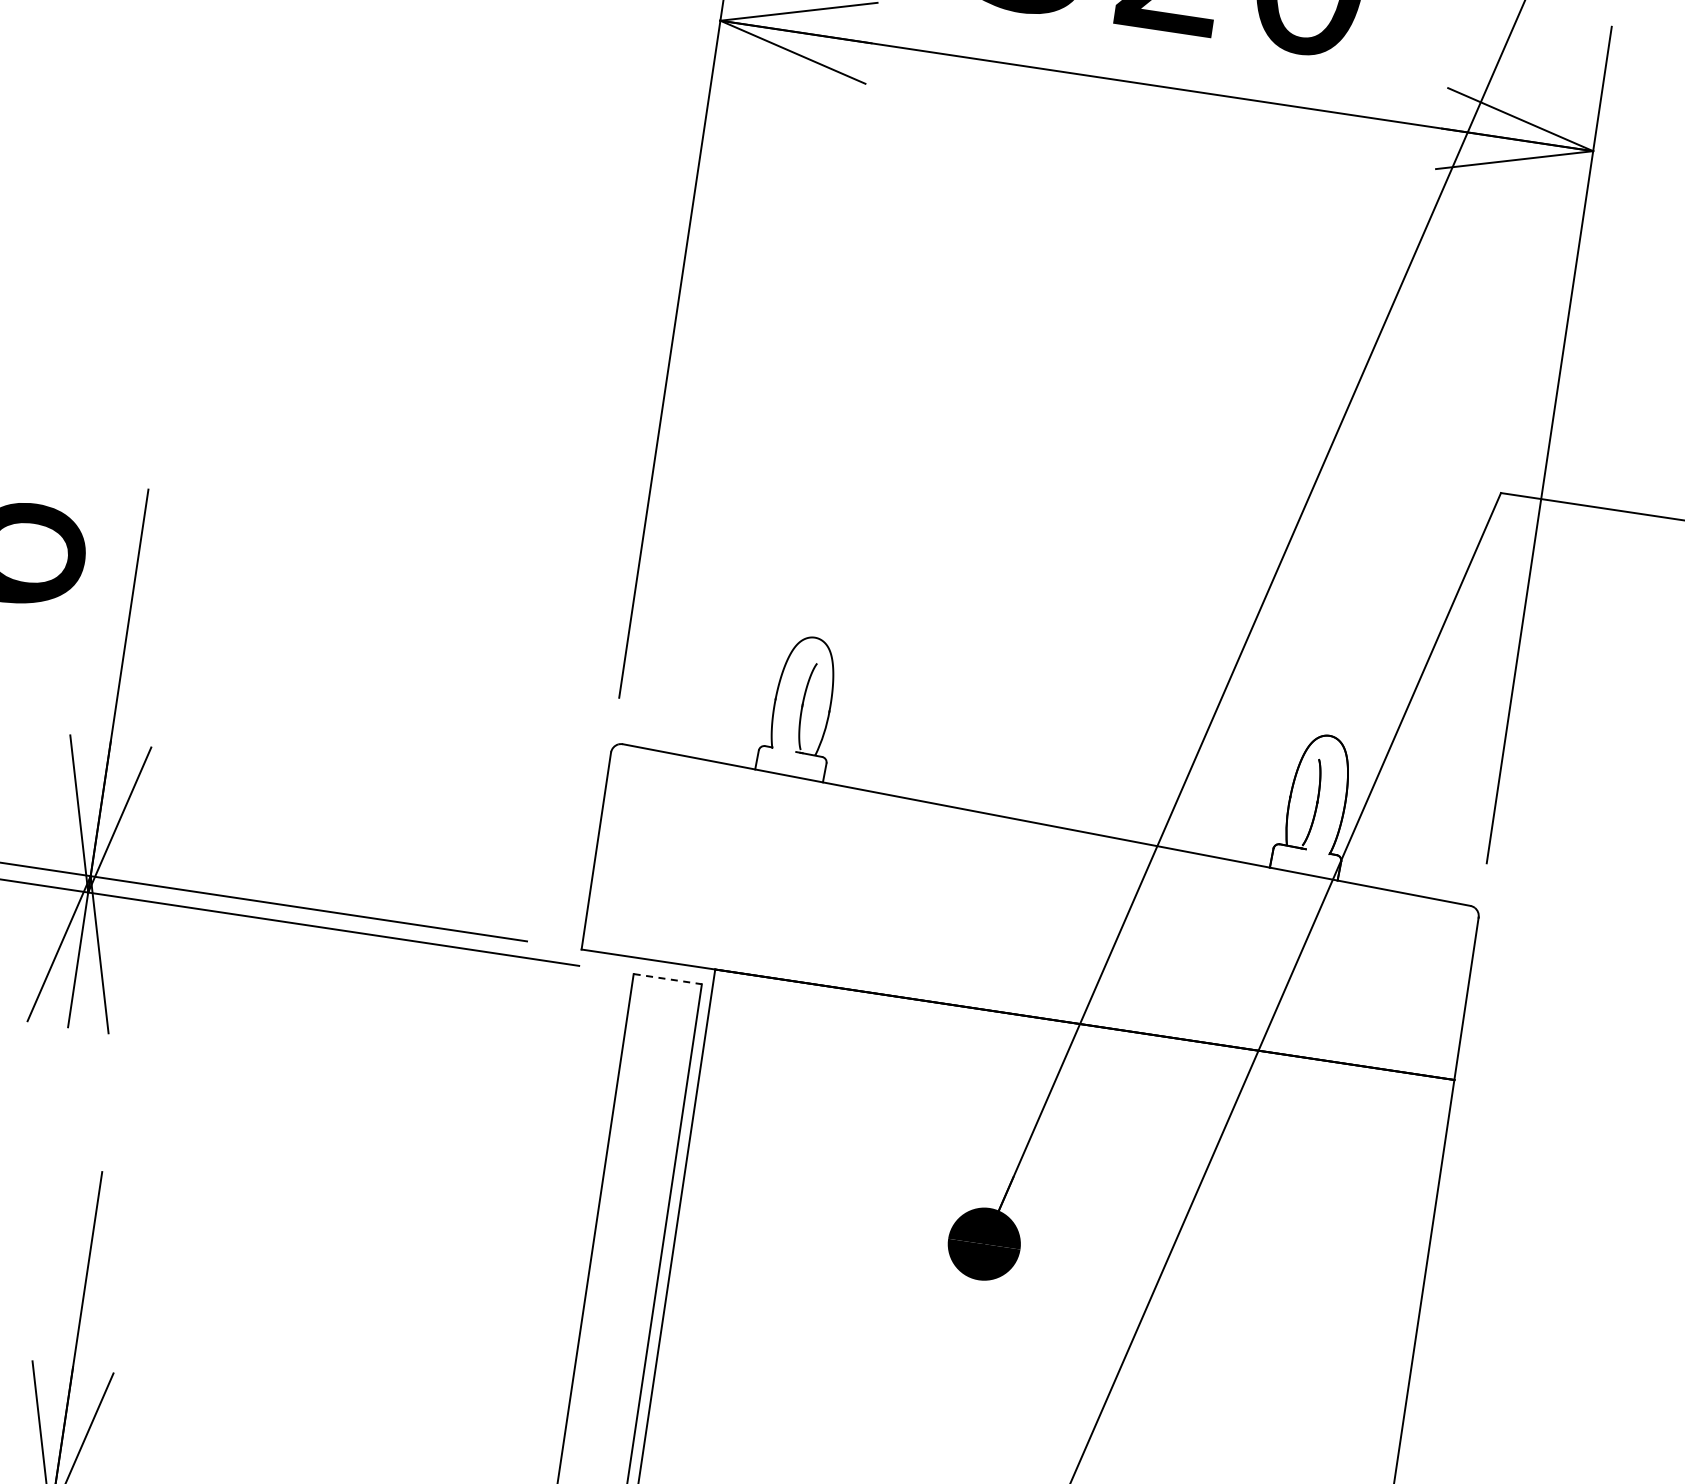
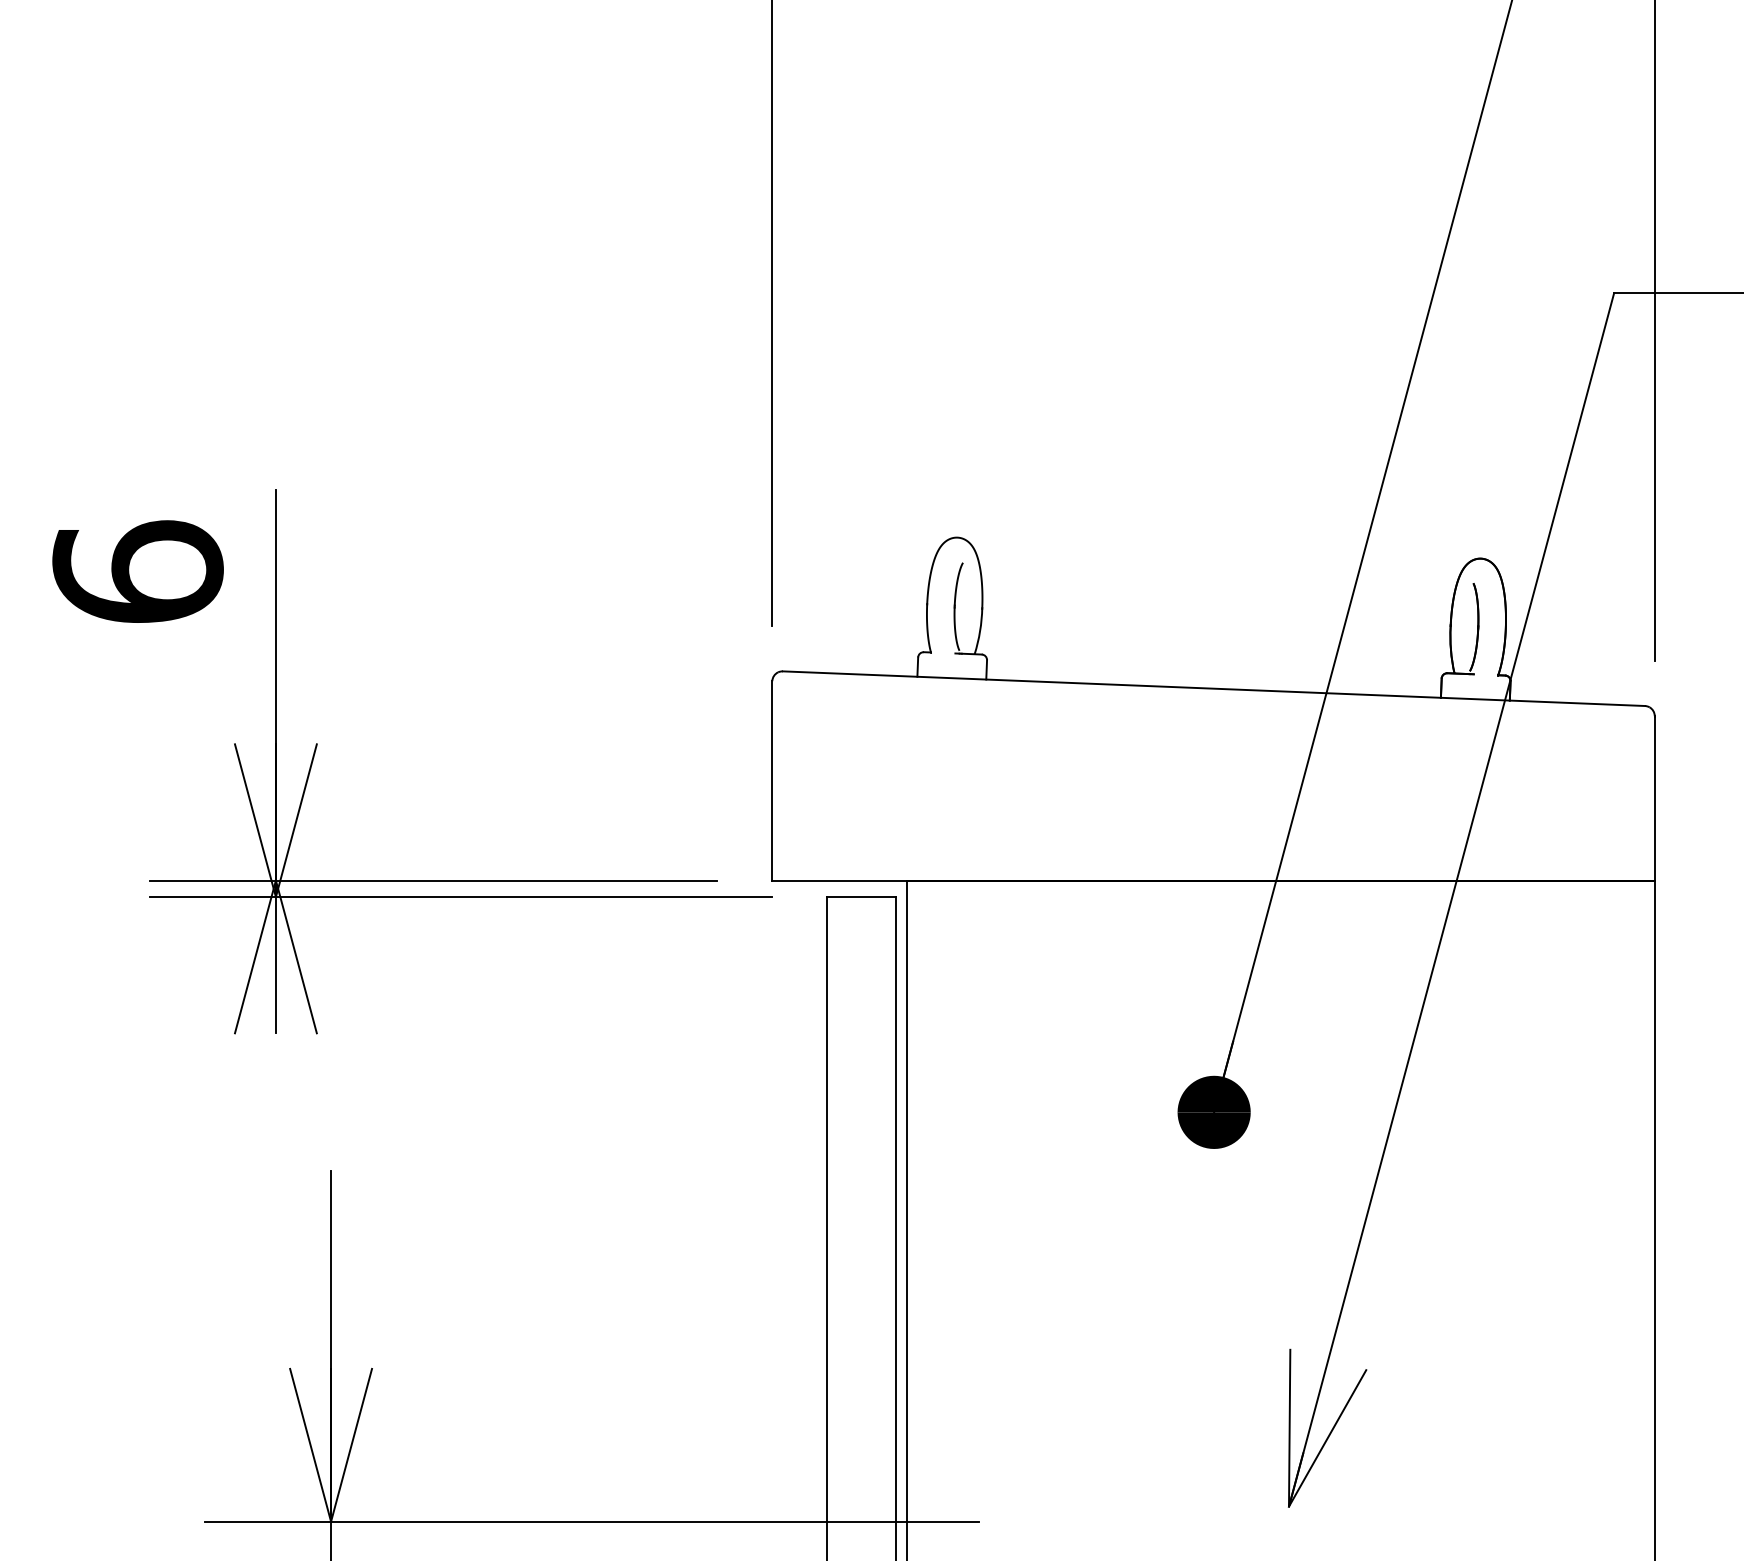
line: (668, 979) -> (862, 897), dashed -> solid

